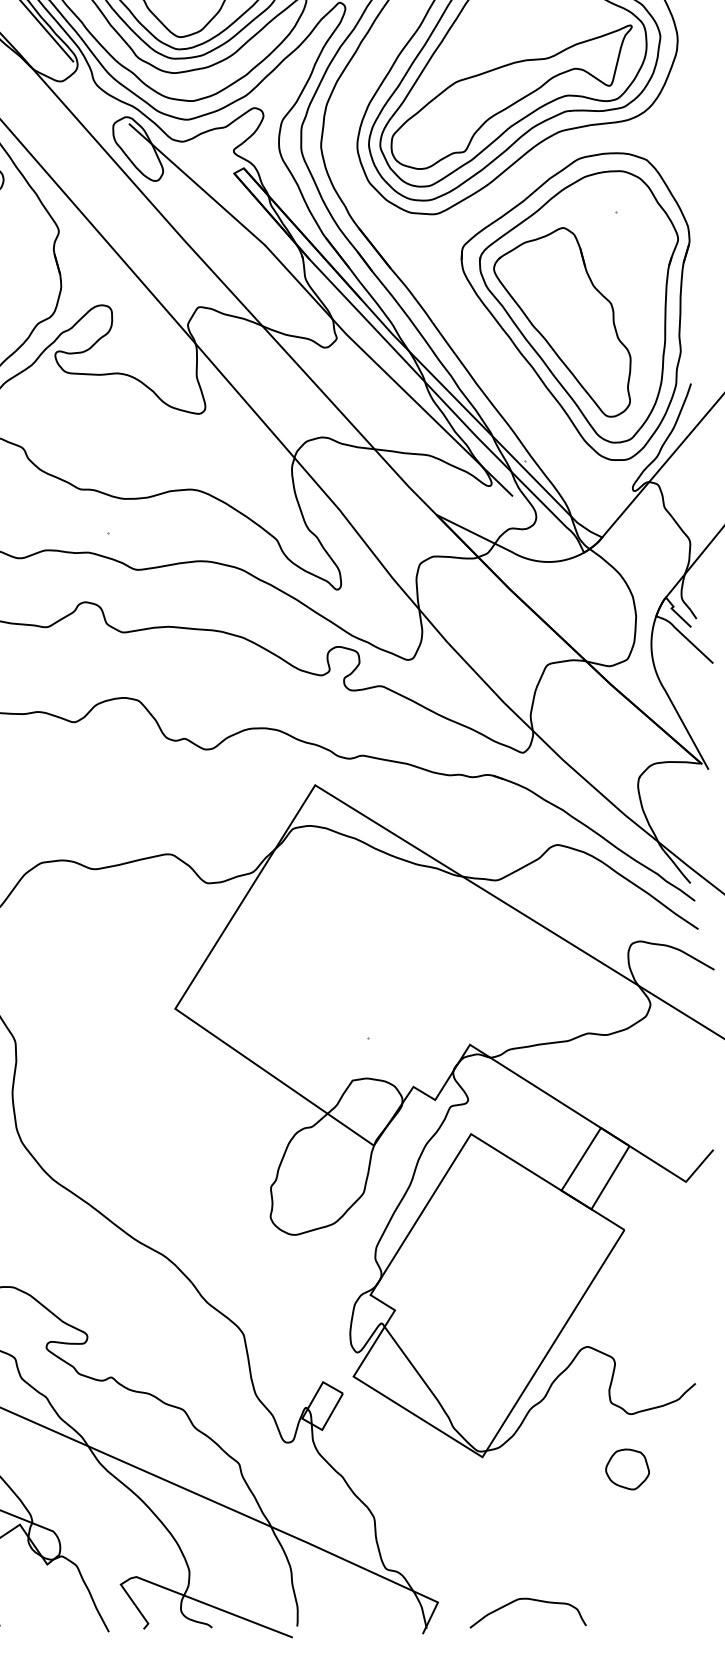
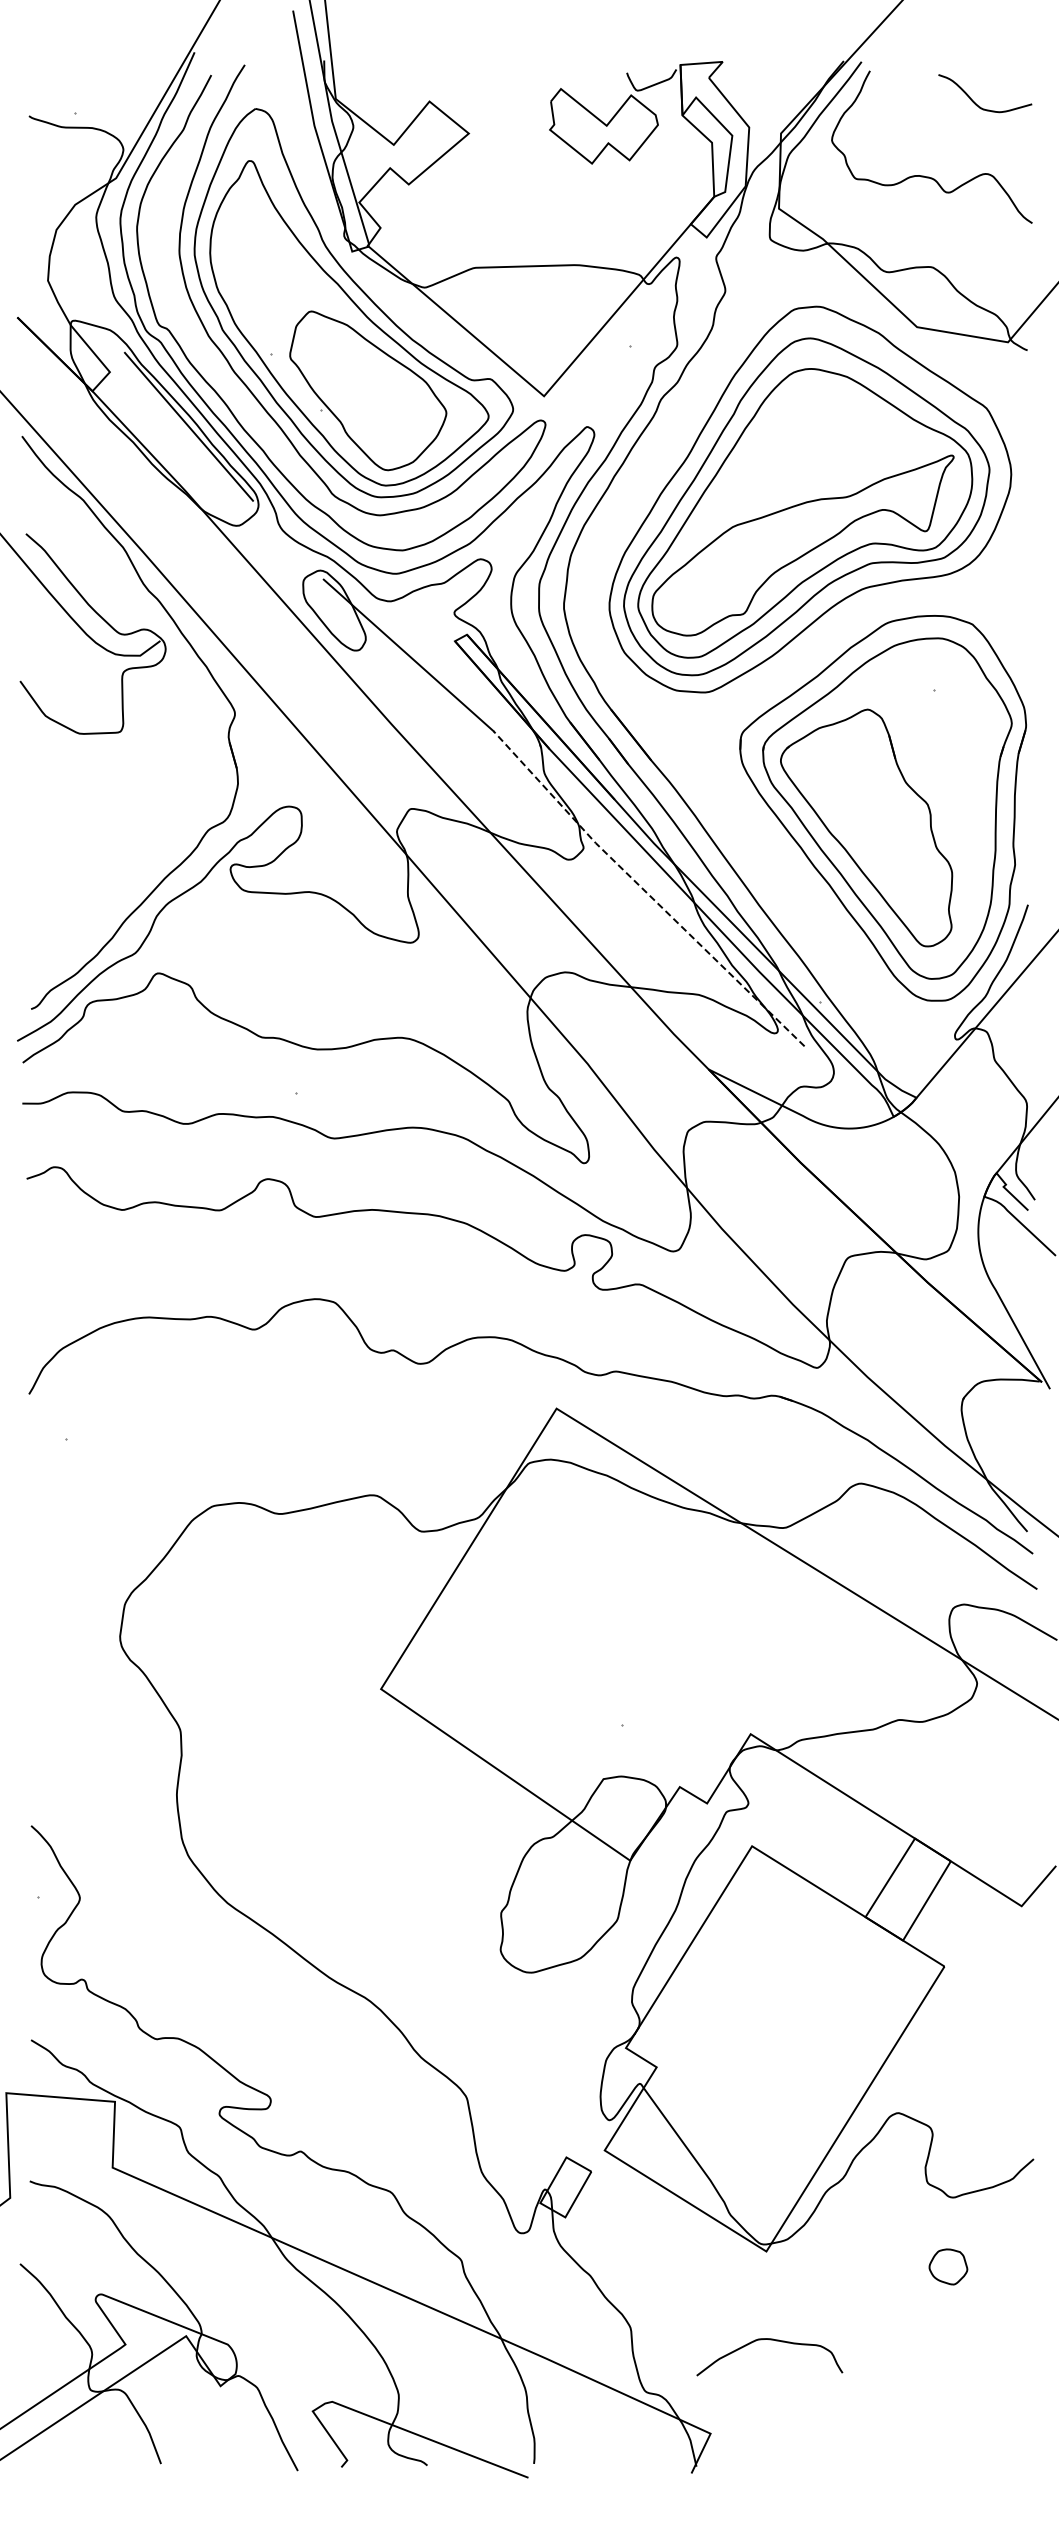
line: (386, 372) -> (645, 891), solid -> dashed
part: (627, 1469) -> (948, 2266), size x0.7
curve: (528, 1599) -> (769, 2340), moved

